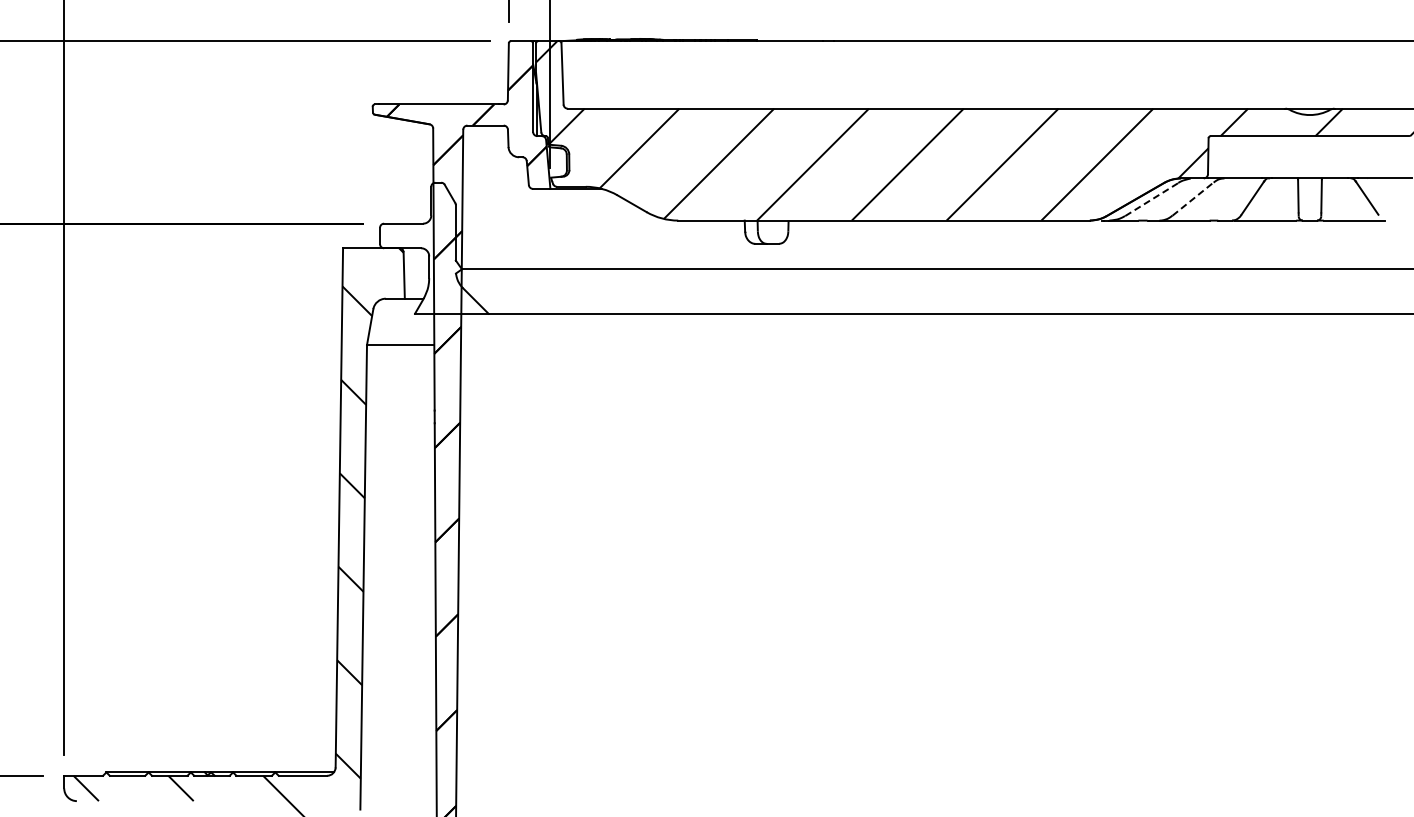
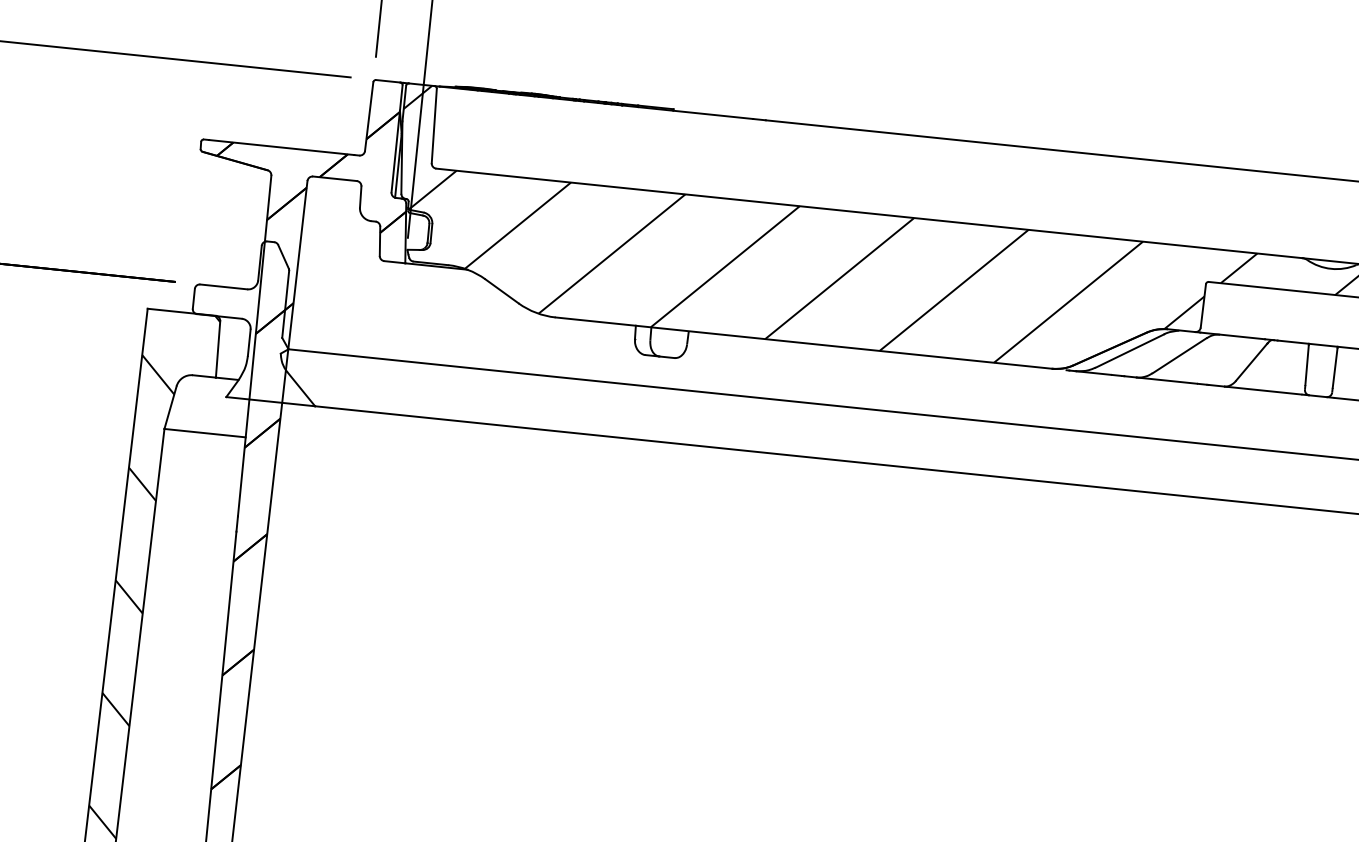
line: (1193, 198) -> (1180, 355), dashed -> solid
line: (1152, 199) -> (1130, 351), dashed -> solid

